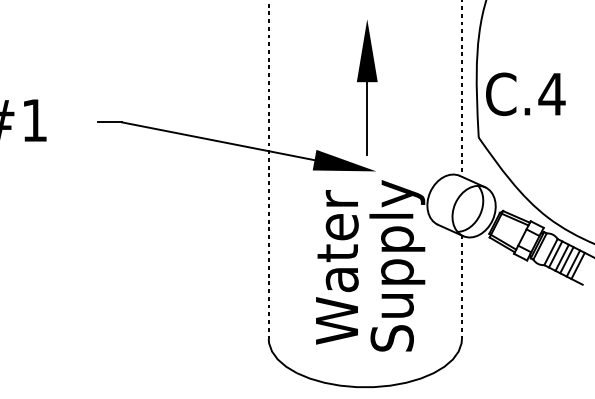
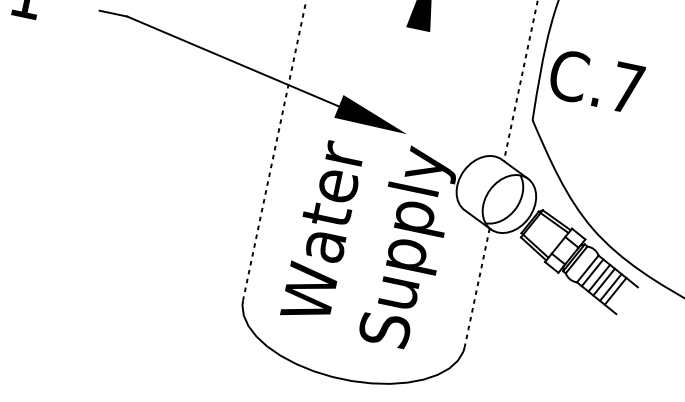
text: (551, 94) -> (626, 88), C.4 -> C.7
line: (367, 118) -> (409, 71), removed
text: (337, 267) -> (323, 231), moved

